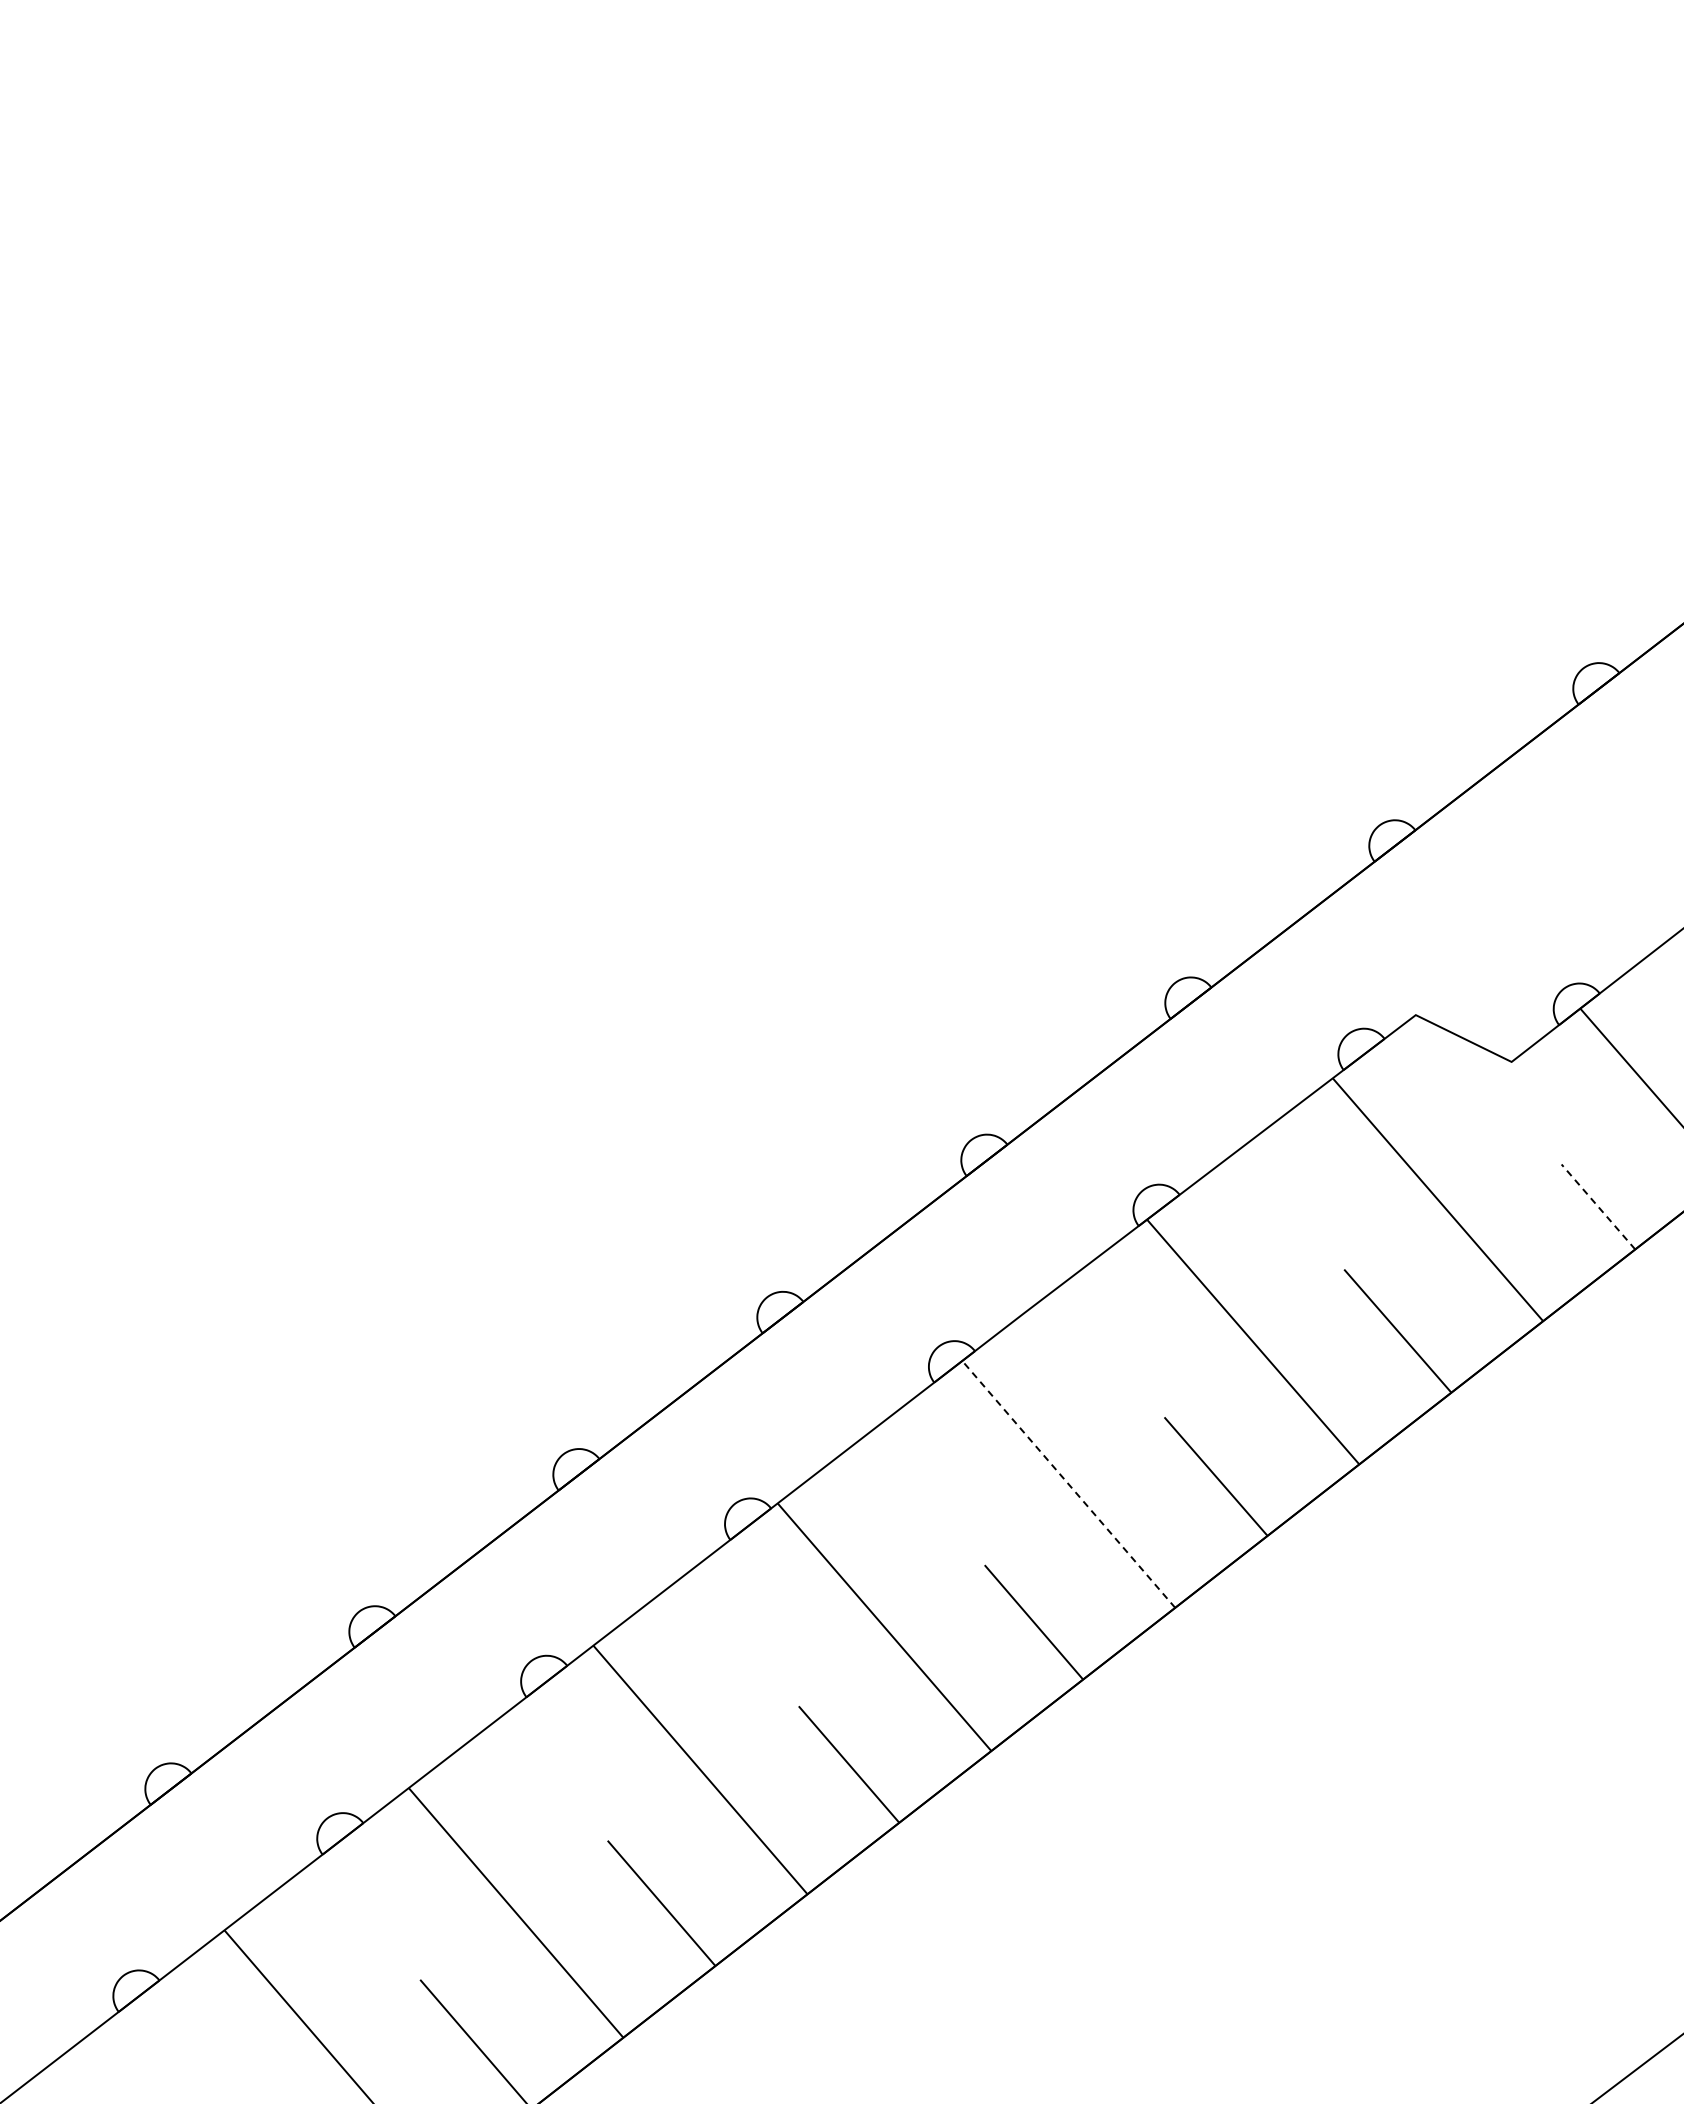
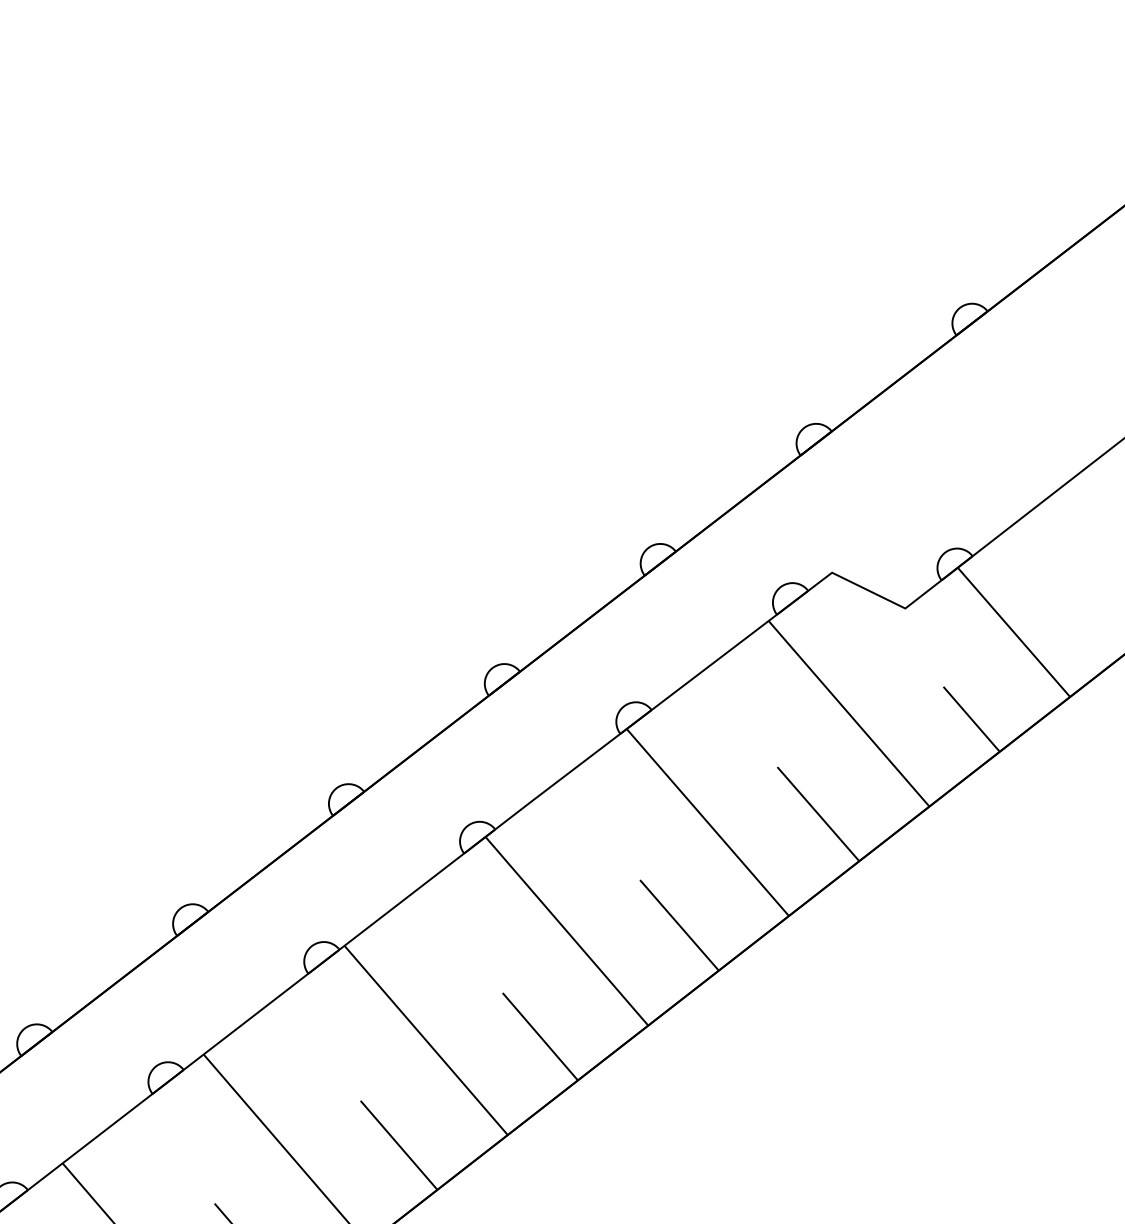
line: (1598, 1206) -> (971, 718), dashed -> solid
line: (1068, 1483) -> (566, 930), dashed -> solid

